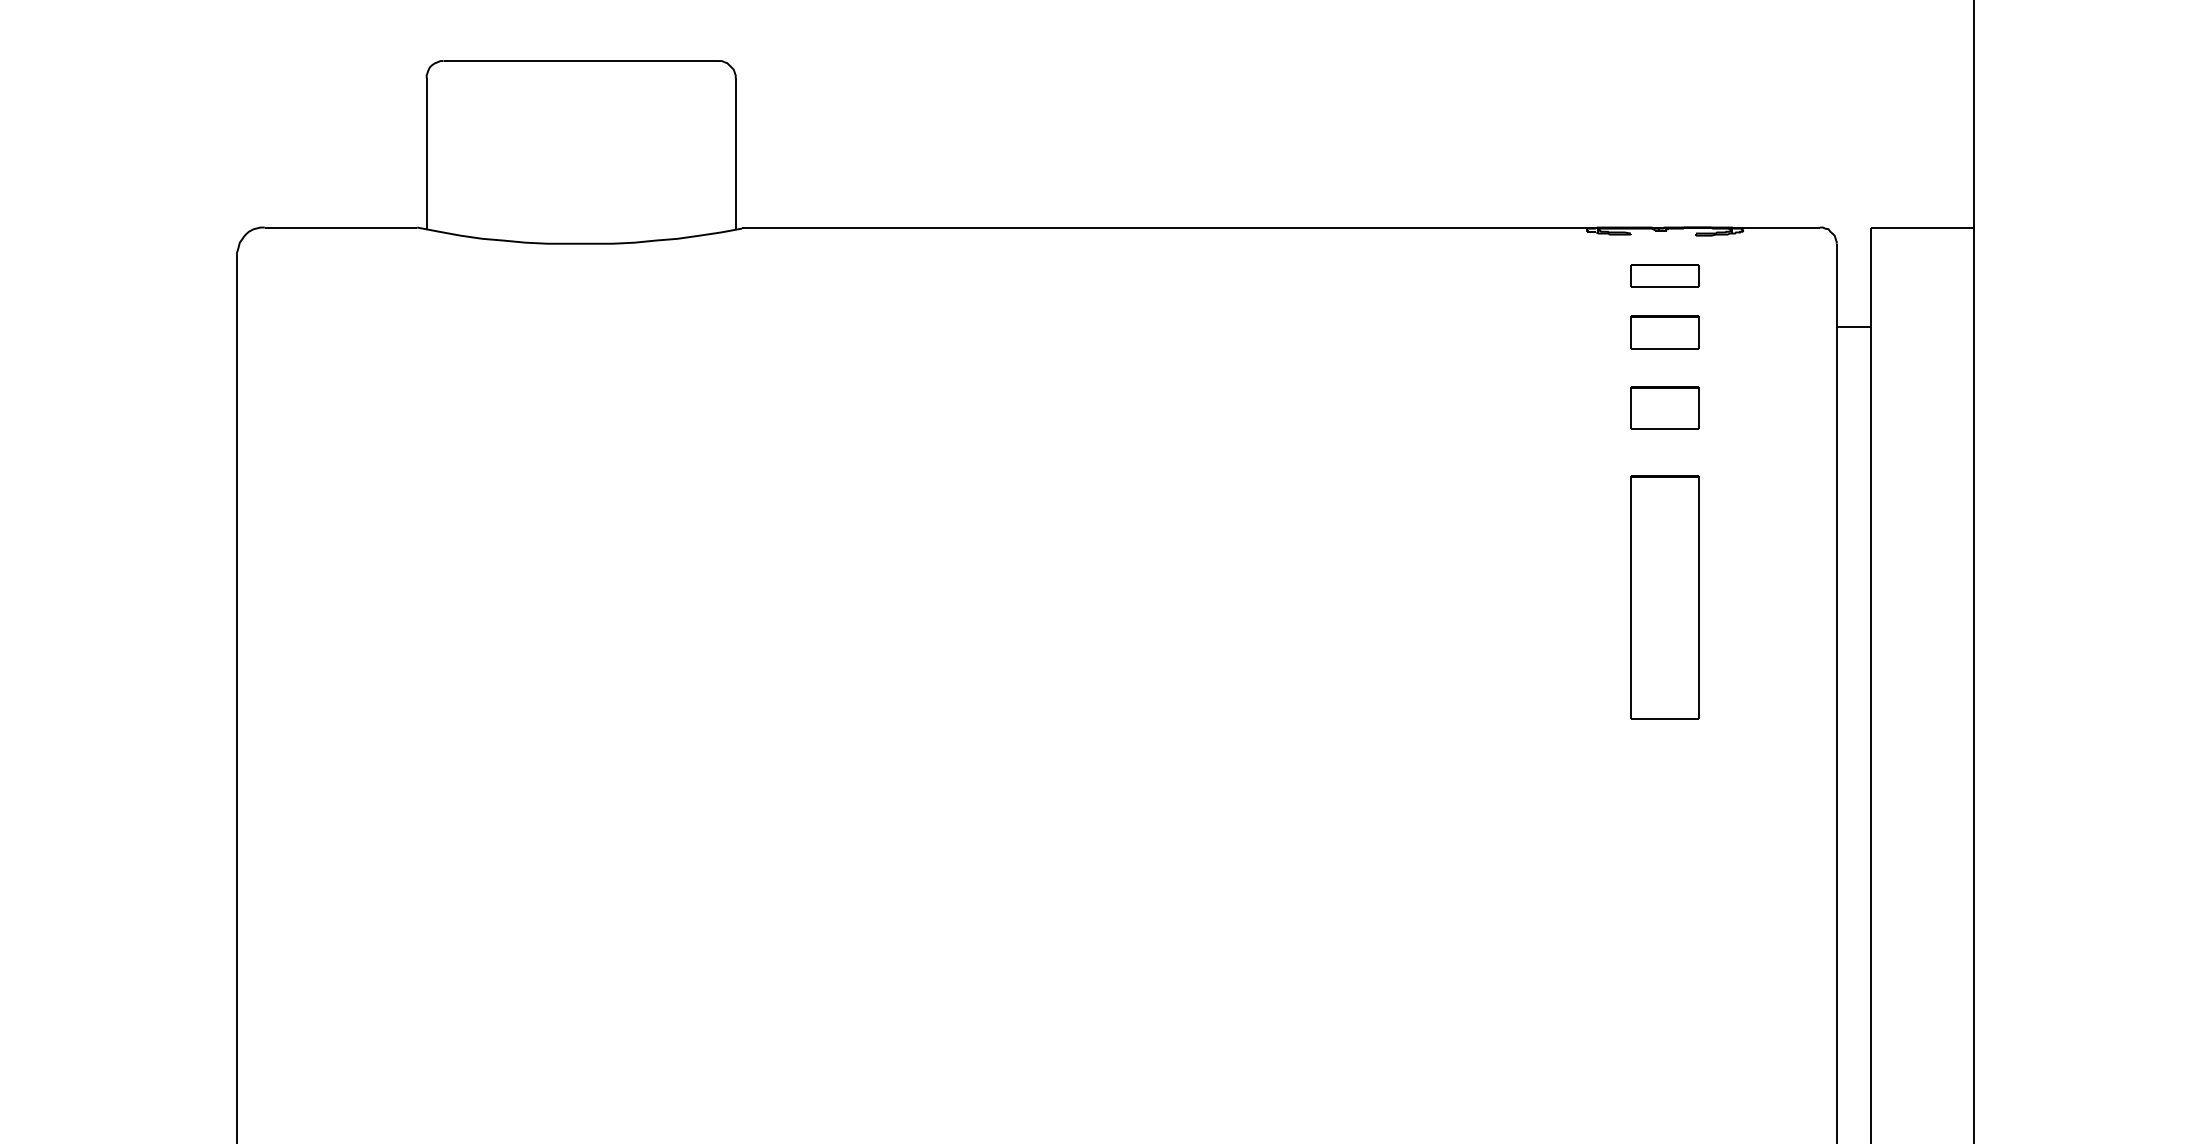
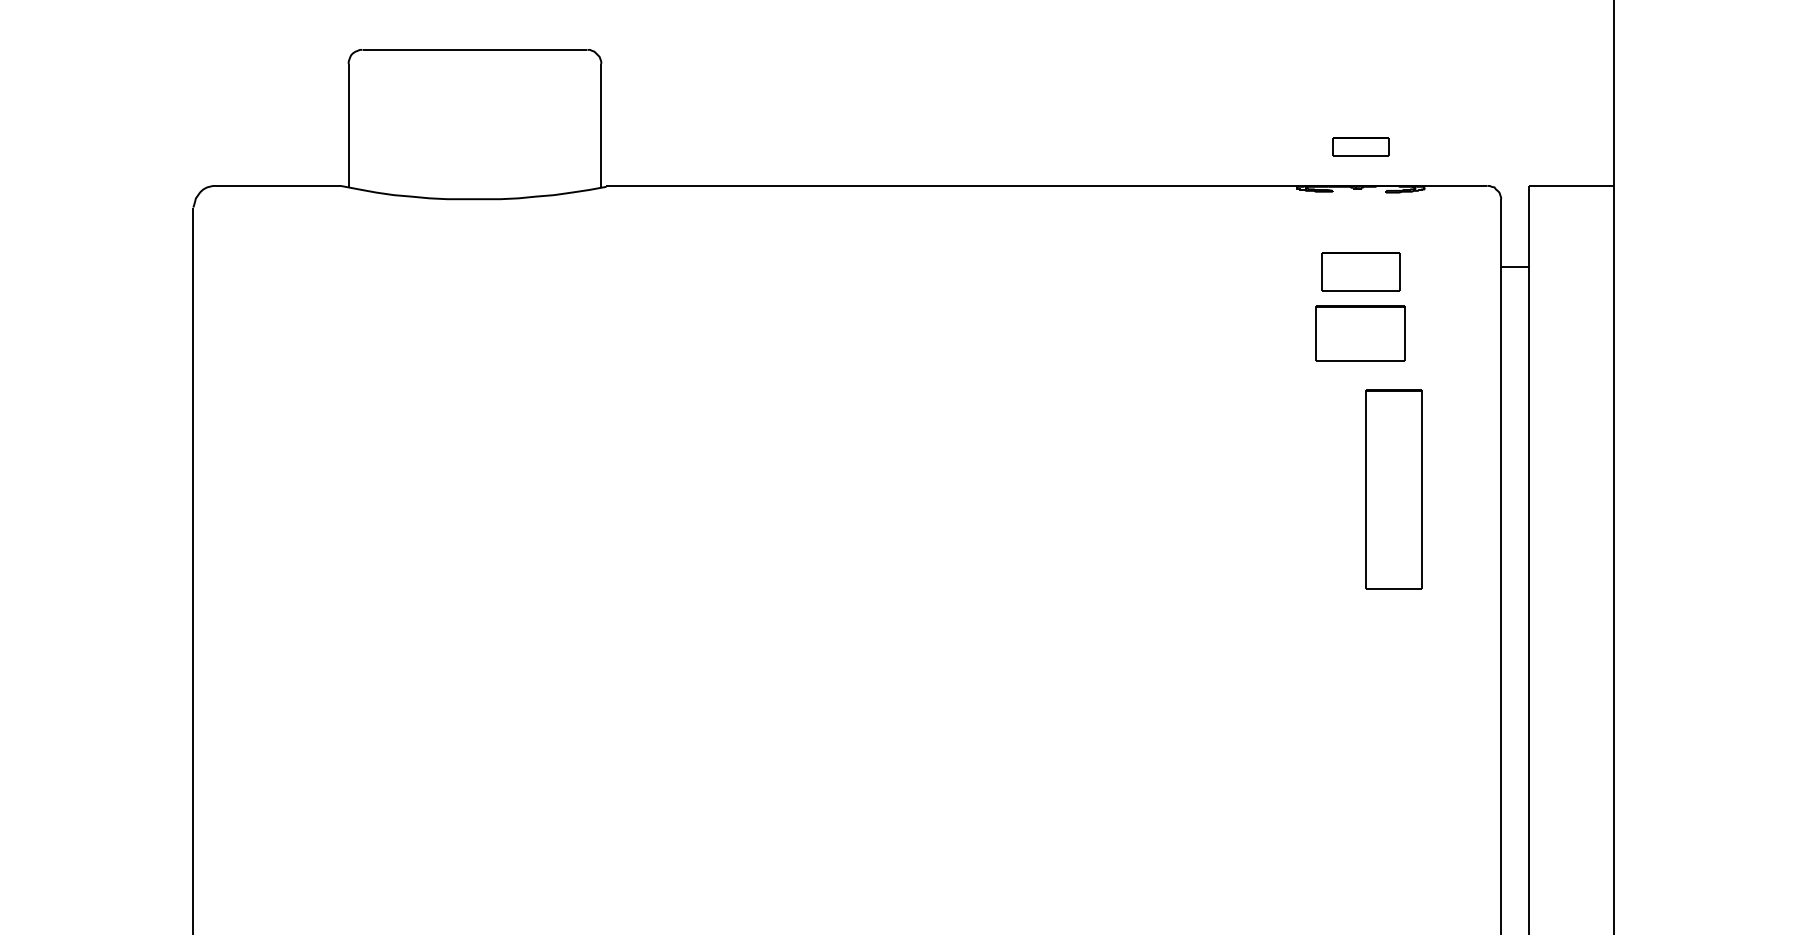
part: (1664, 275) -> (1360, 146), moved
part: (1664, 332) -> (1360, 271), size x1.4
part: (1664, 408) -> (1360, 333), size x1.6
part: (1664, 597) -> (1393, 489), moved

